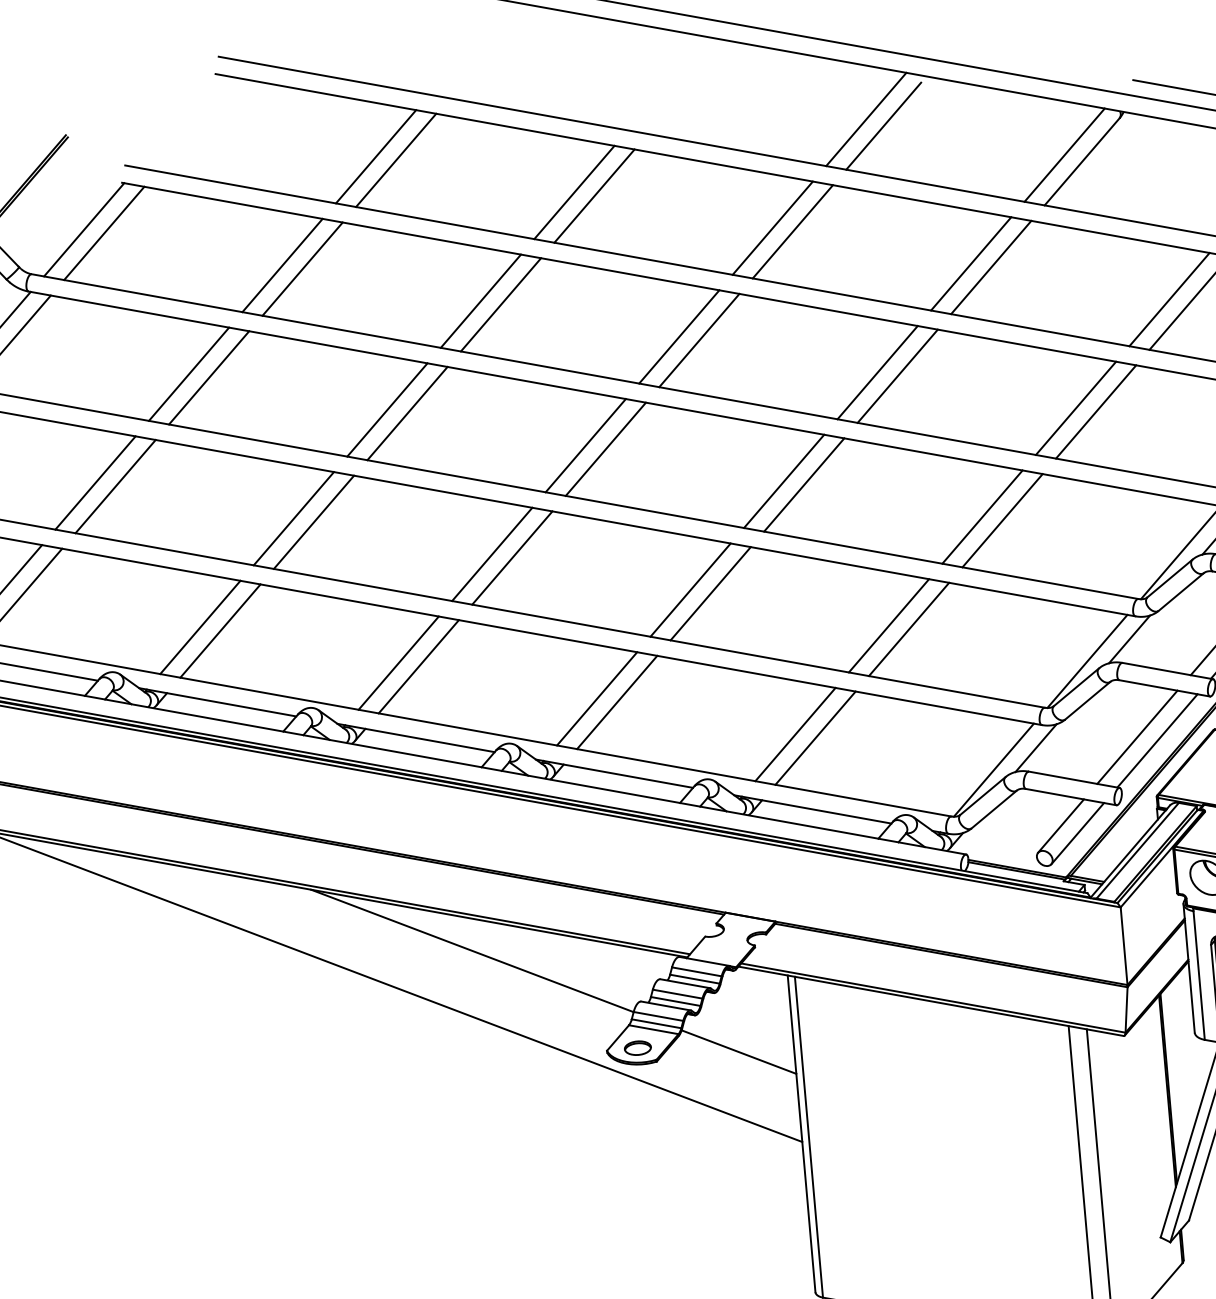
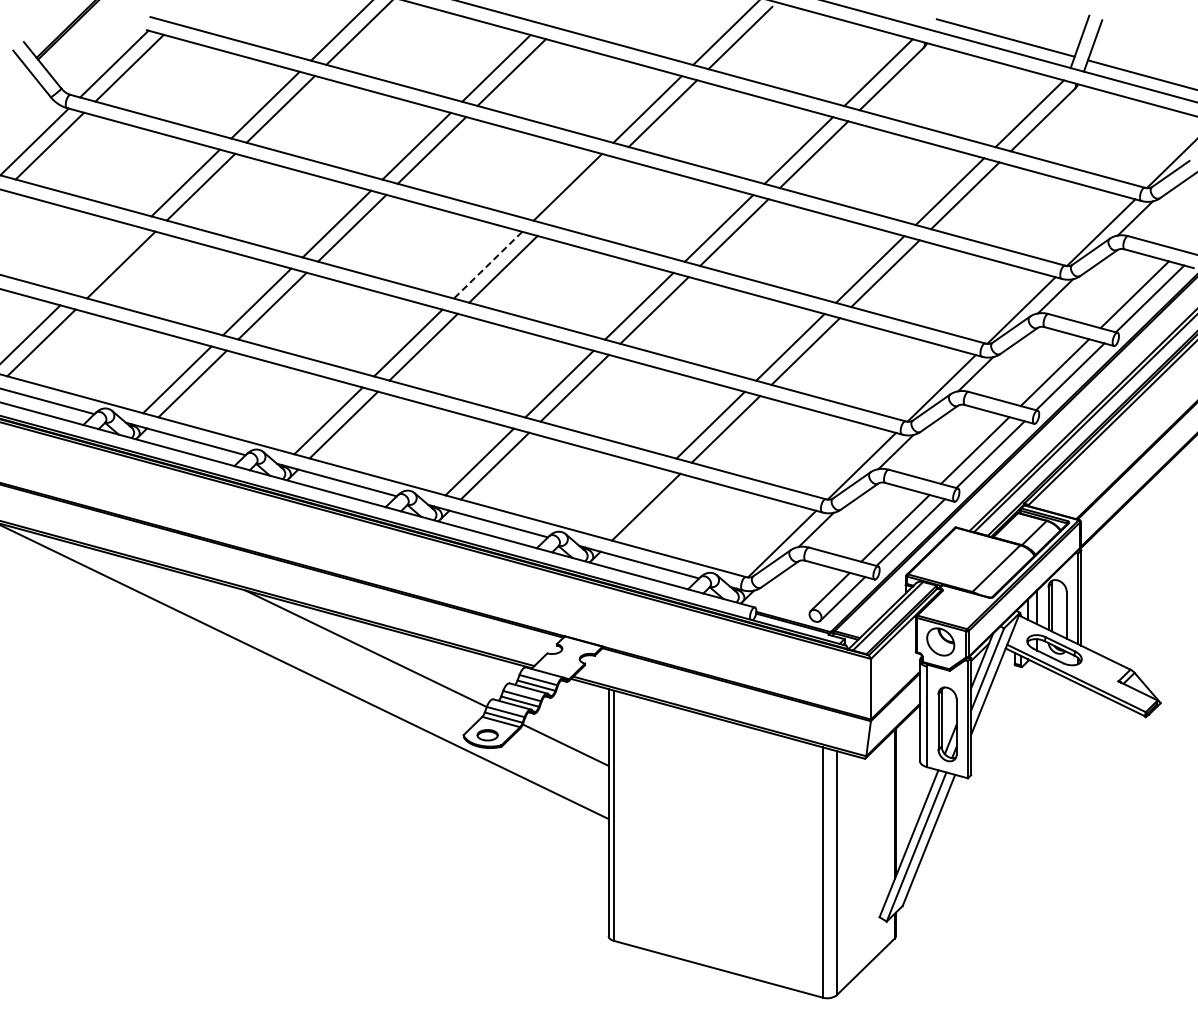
line: (698, 340) -> (582, 191), removed
line: (586, 446) -> (488, 265), solid -> dashed
line: (94, 482) -> (105, 260), removed
line: (794, 733) -> (630, 502), removed

